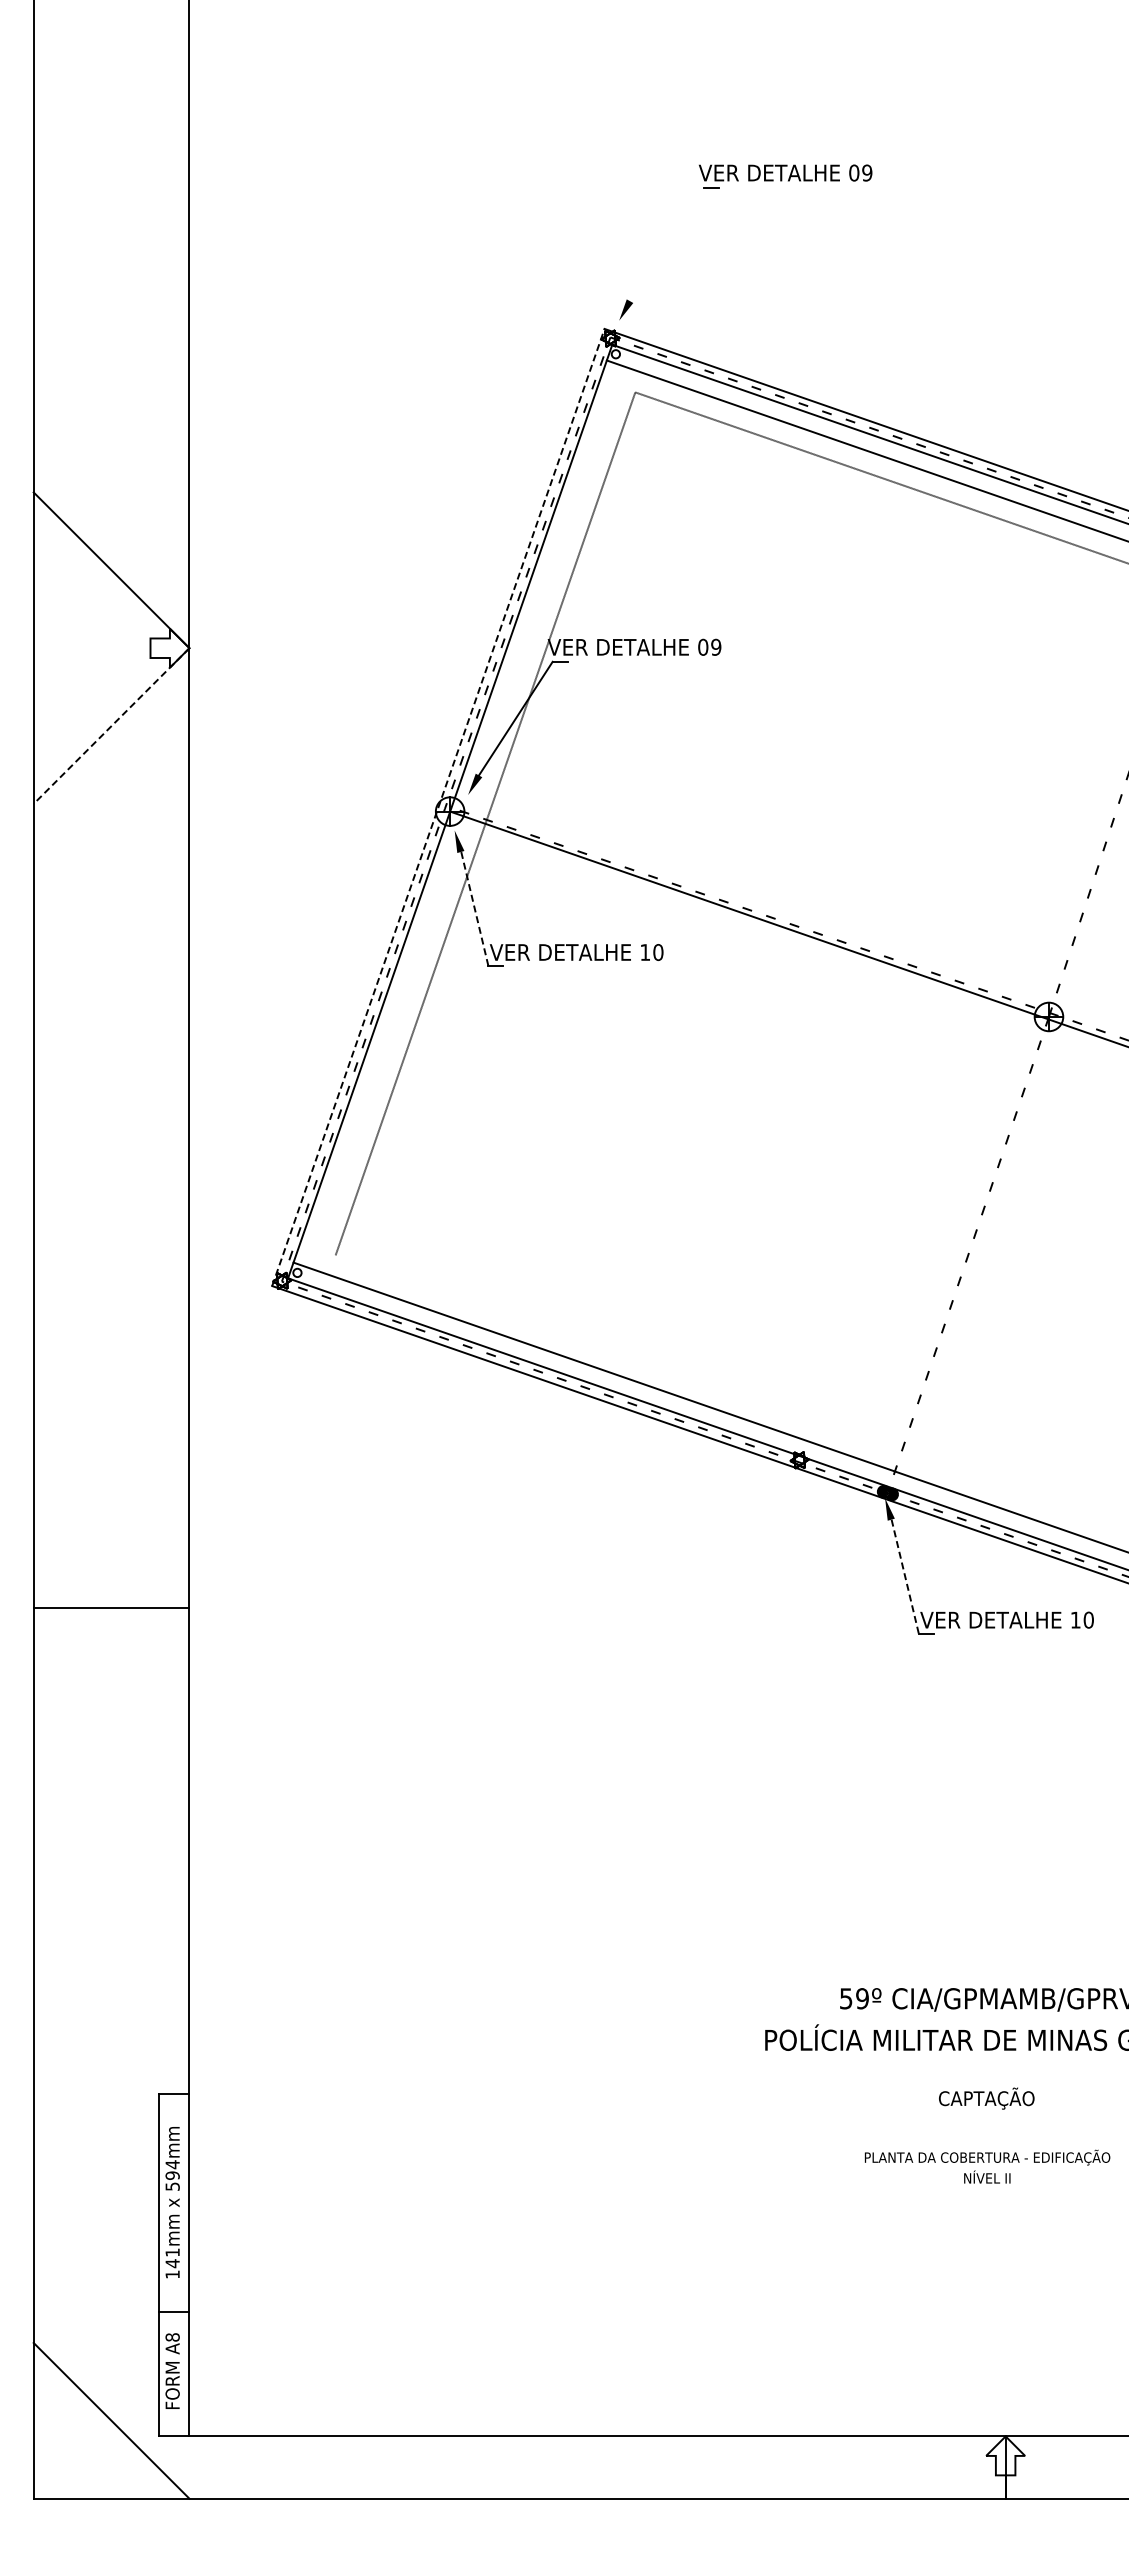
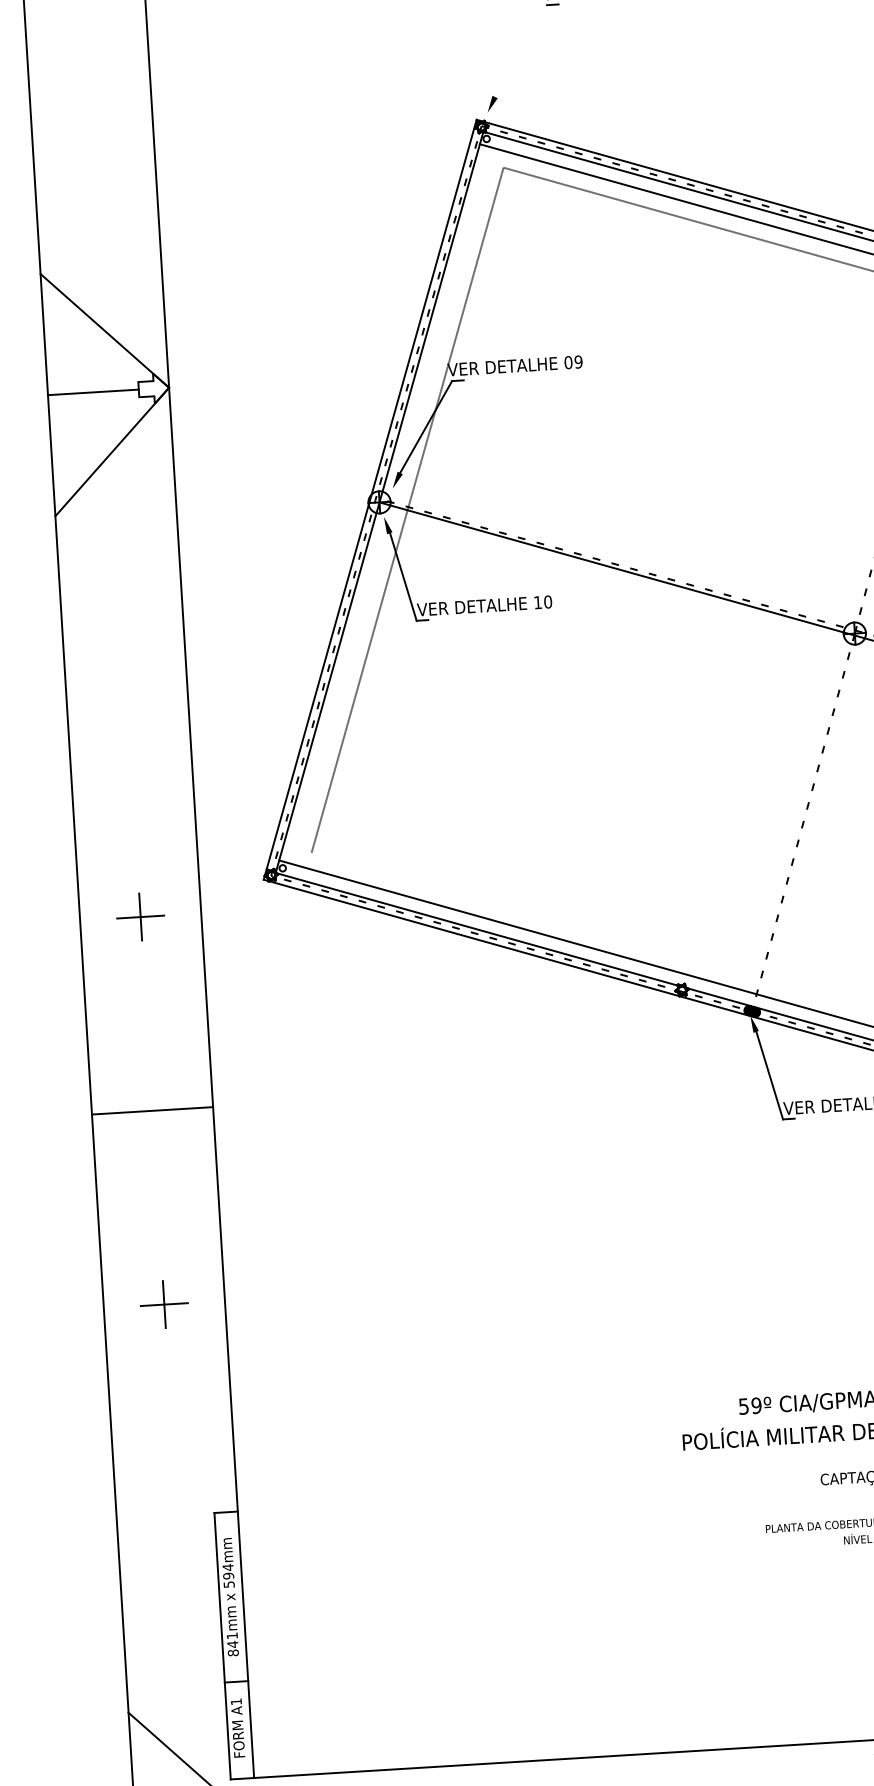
line: (91, 648) -> (92, 392), added
line: (111, 726) -> (112, 452), dashed -> solid
line: (438, 807) -> (370, 499), dashed -> solid
line: (474, 909) -> (403, 577), dashed -> solid
part: (111, 1323) -> (140, 916), added
line: (905, 1576) -> (769, 1075), dashed -> solid
line: (111, 1608) -> (152, 1110), moved
part: (111, 1822) -> (164, 1304), added
text: (172, 2274) -> (233, 1652), 141mm -> 841mm
text: (172, 2337) -> (236, 1701), A8 -> A1

